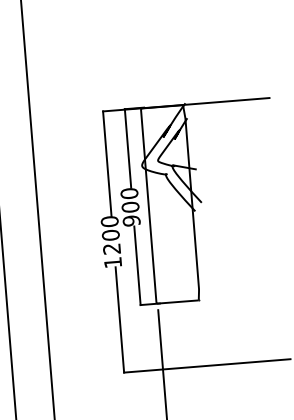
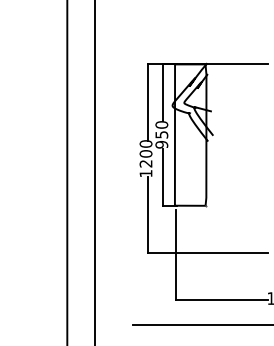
text: (130, 206) -> (161, 134), 900 -> 950

